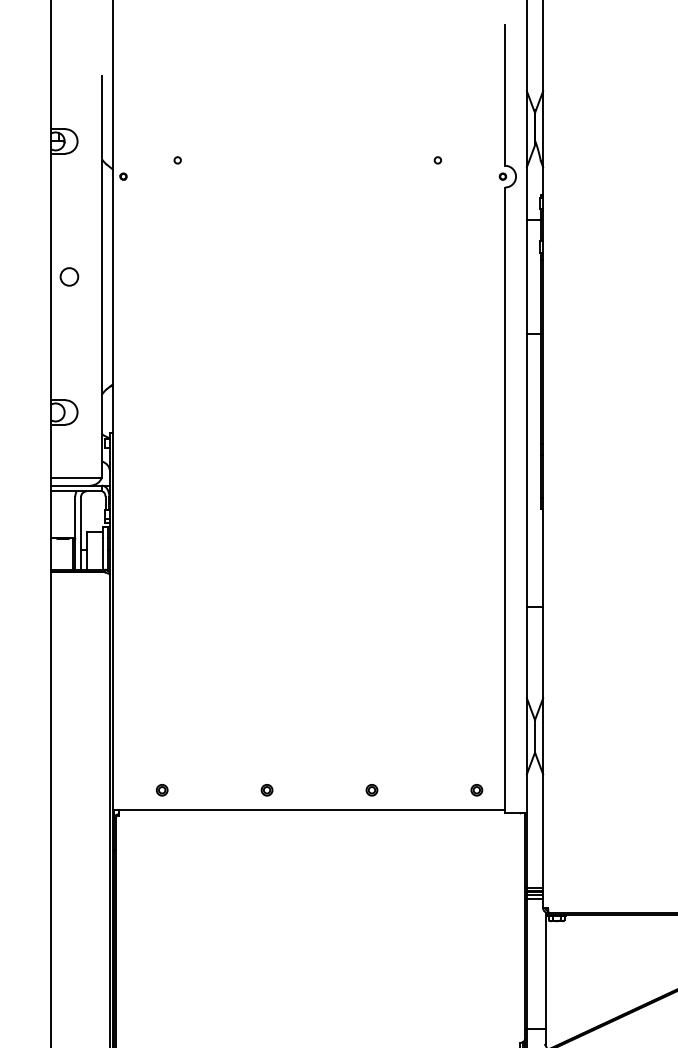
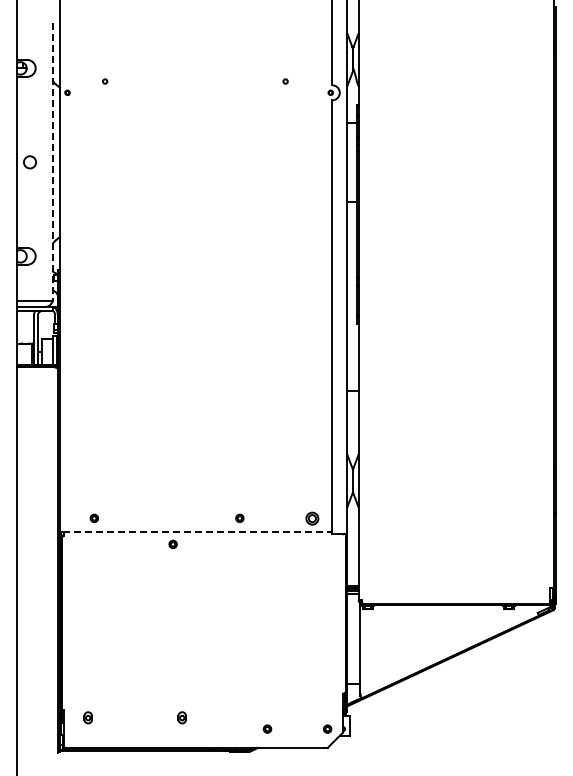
line: (101, 277) -> (52, 162), solid -> dashed
part: (266, 788) -> (172, 543), moved
part: (476, 788) -> (312, 517), size x1.6
line: (310, 810) -> (197, 532), solid -> dashed

